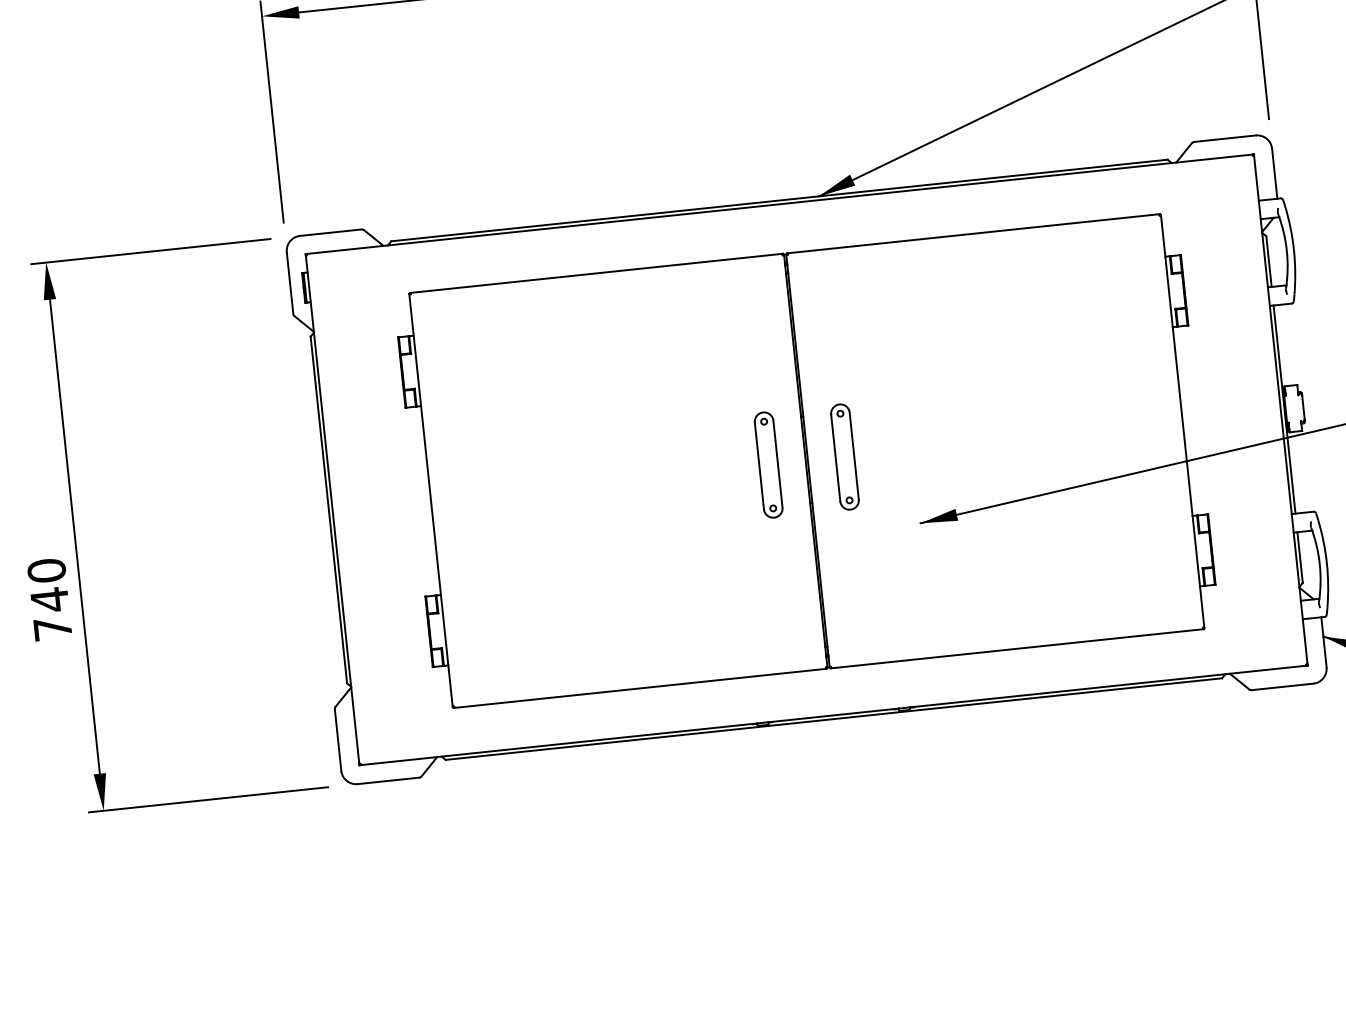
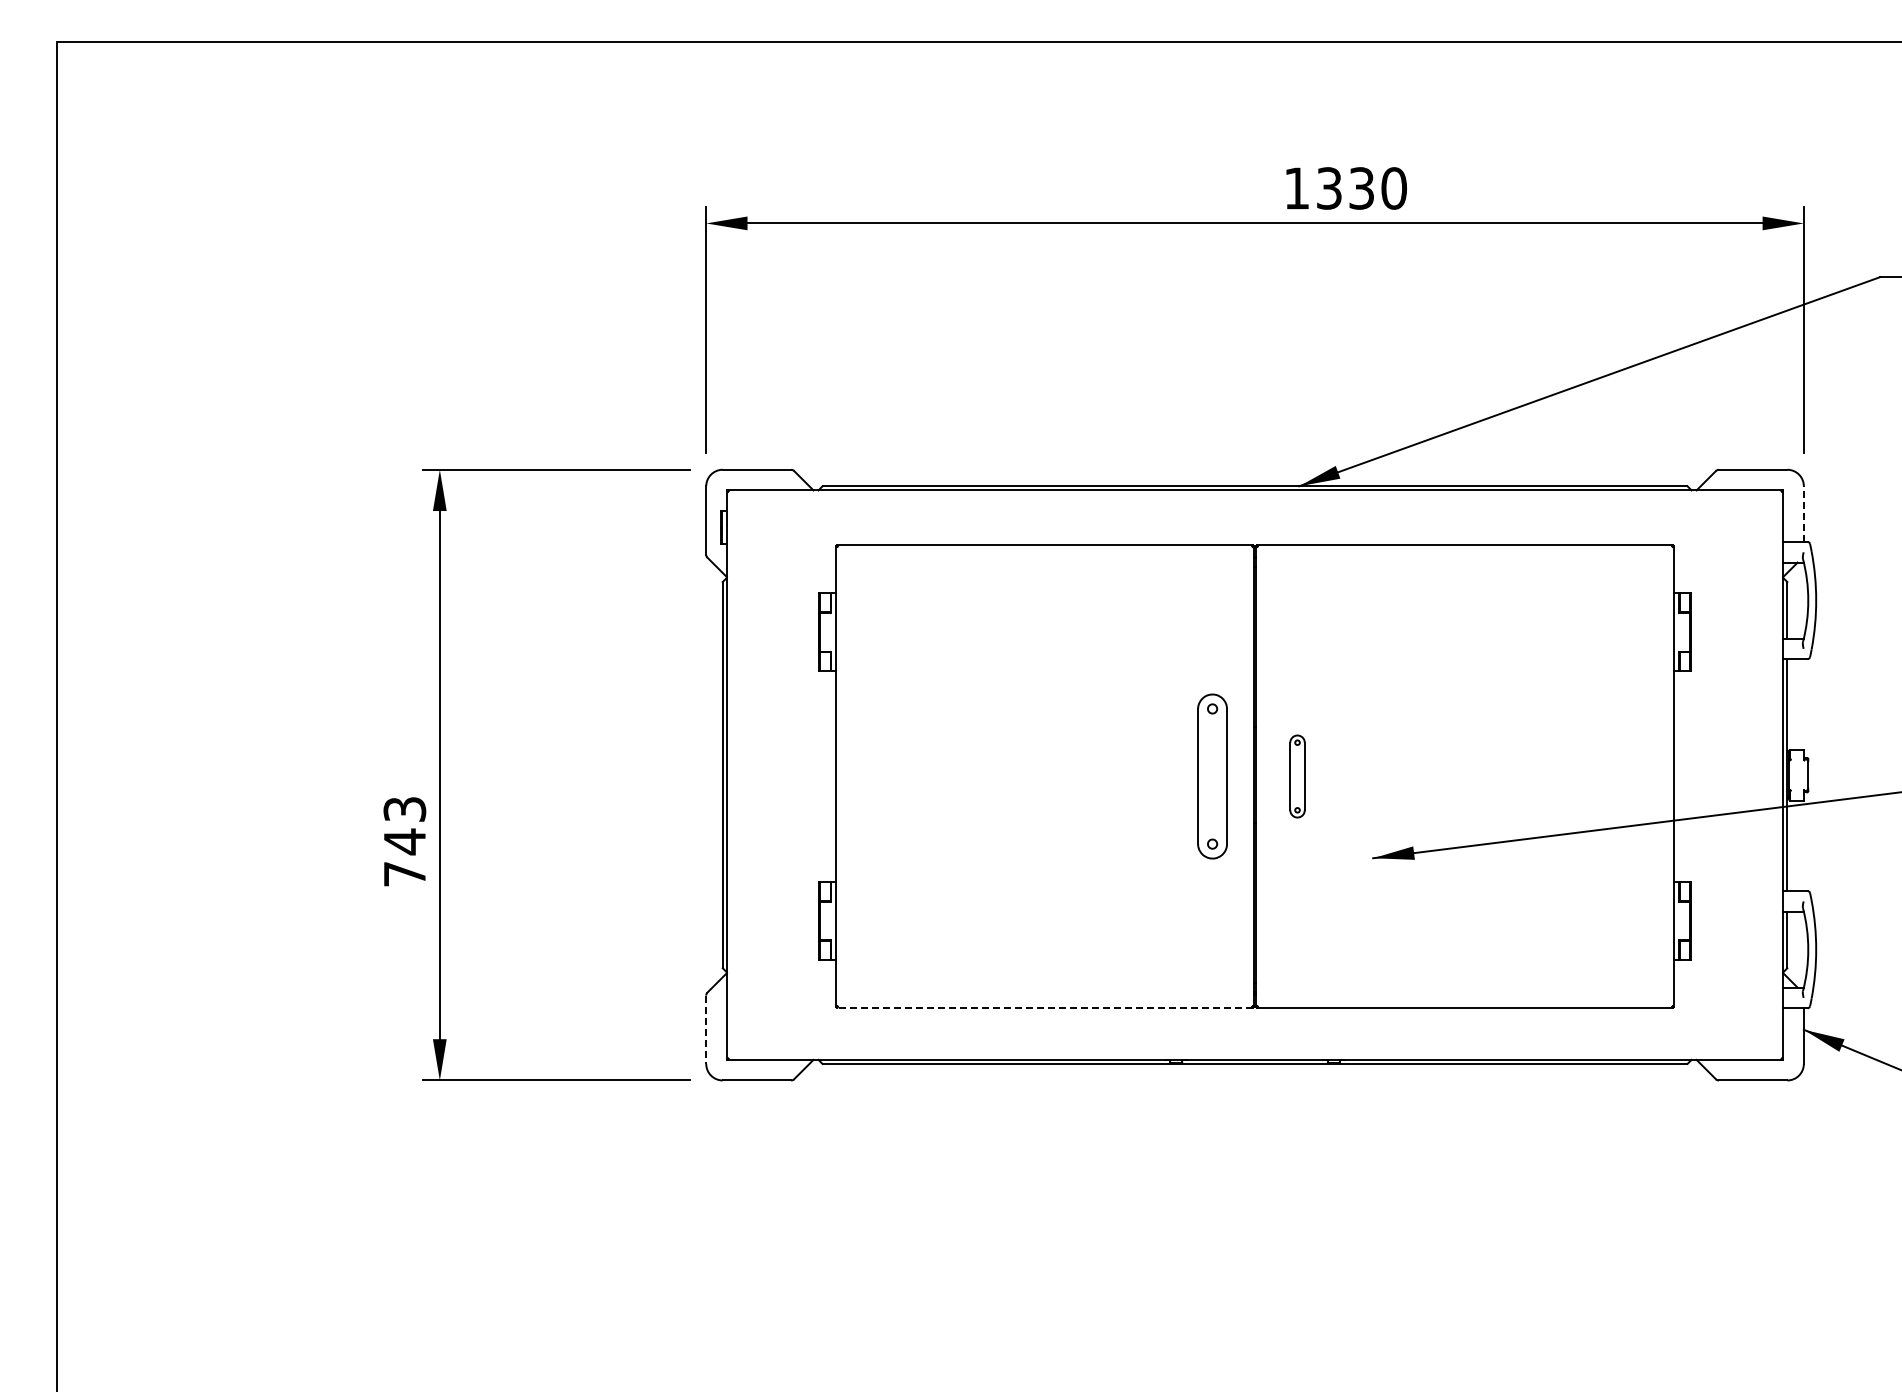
line: (1274, 174) -> (1803, 514), solid -> dashed
part: (844, 457) -> (1297, 776), size x0.7
part: (768, 465) -> (1212, 776), size x1.4
text: (46, 570) -> (404, 809), 740 -> 743
line: (640, 688) -> (1045, 1007), solid -> dashed
line: (338, 740) -> (706, 1030), solid -> dashed

